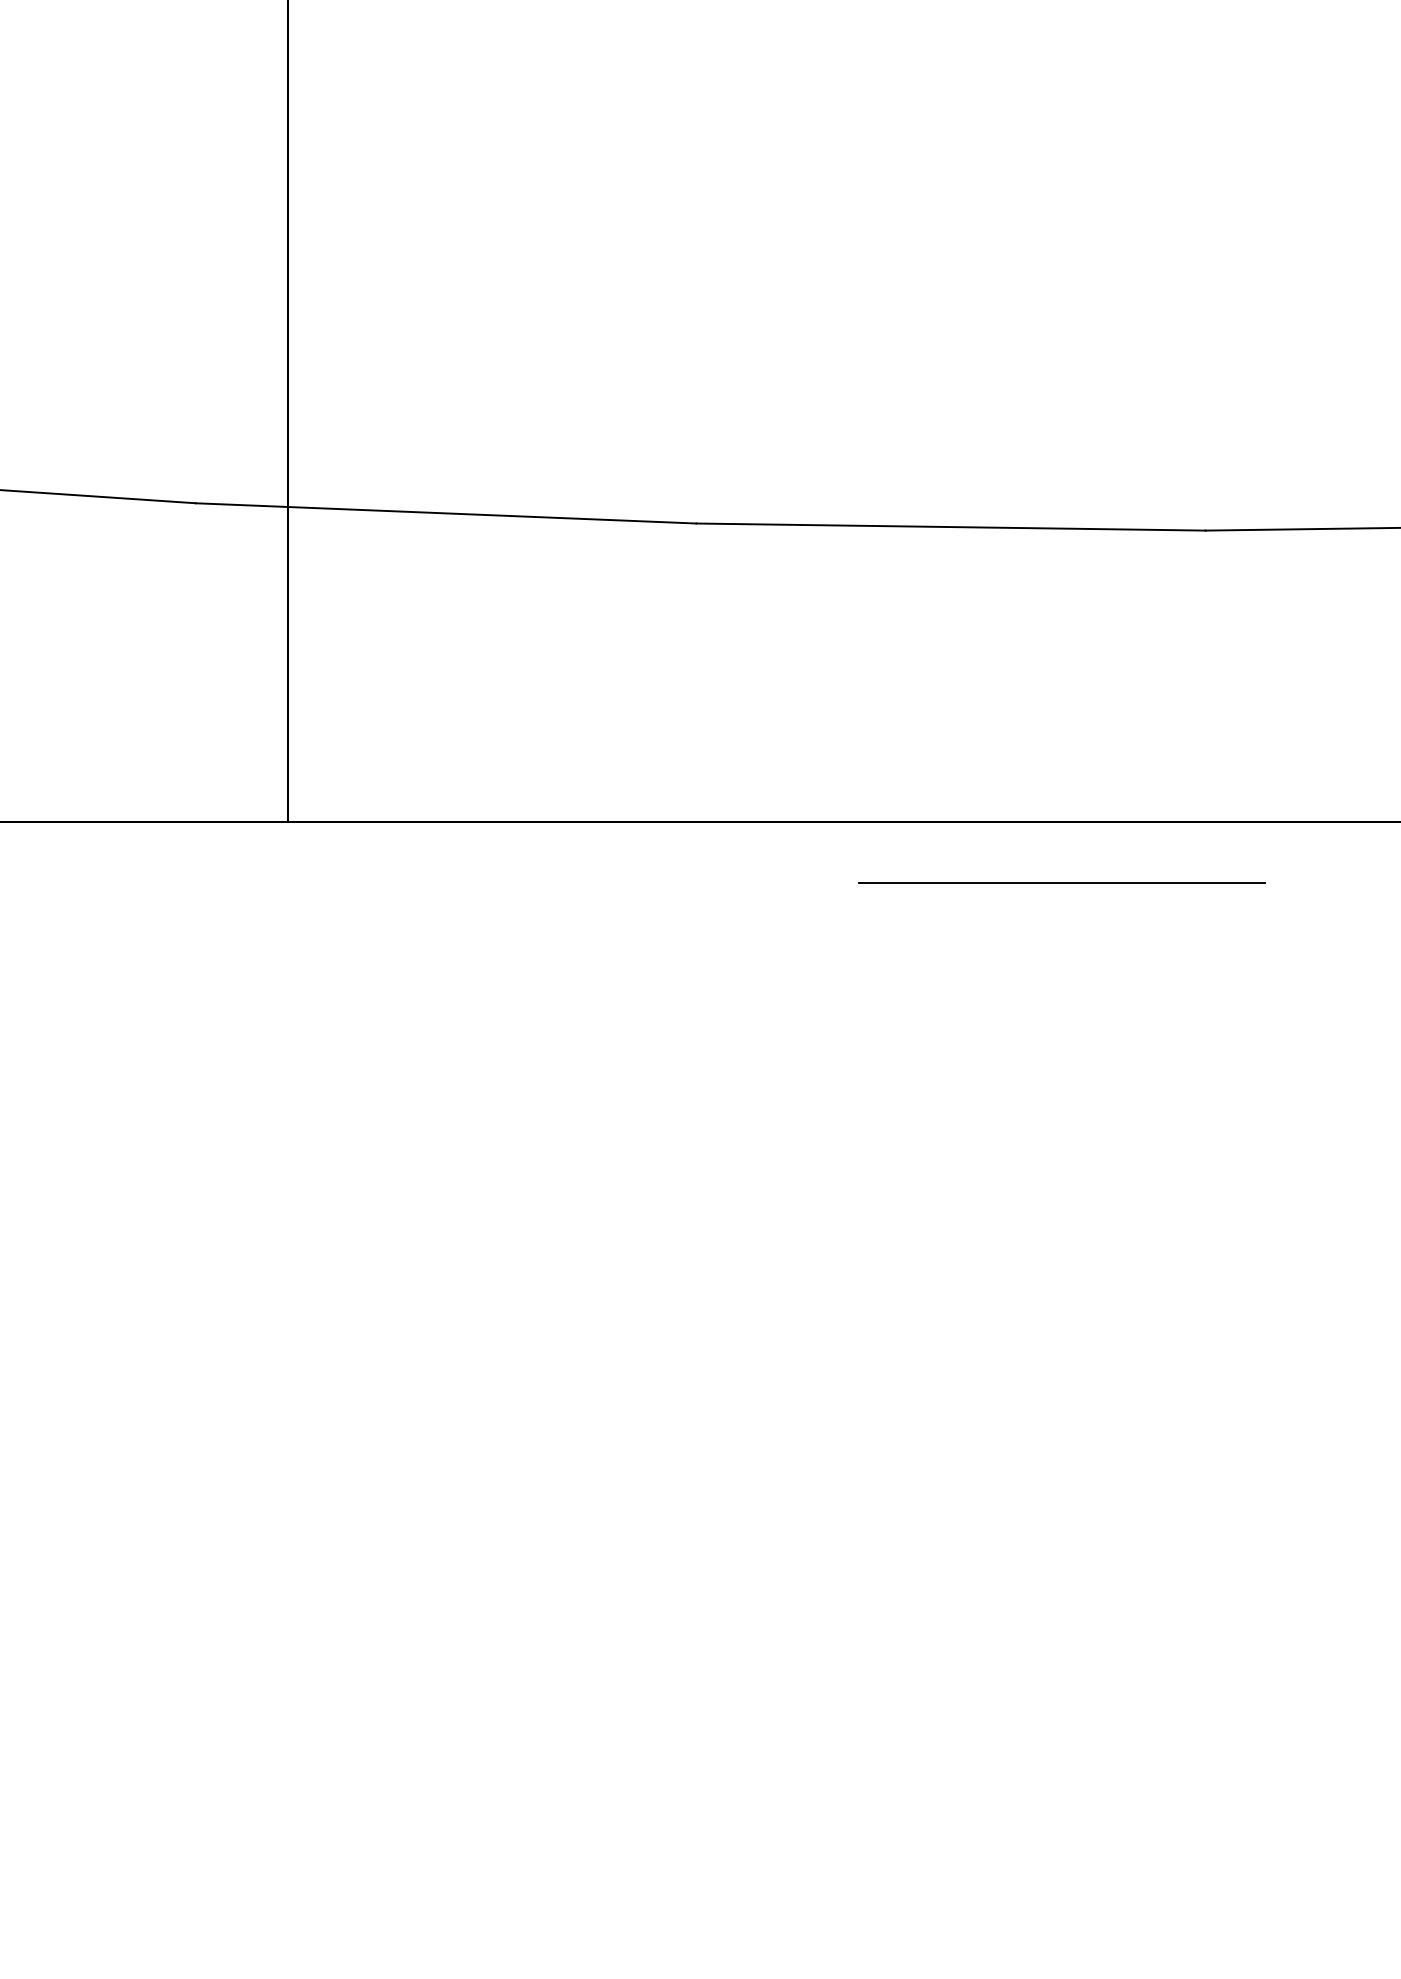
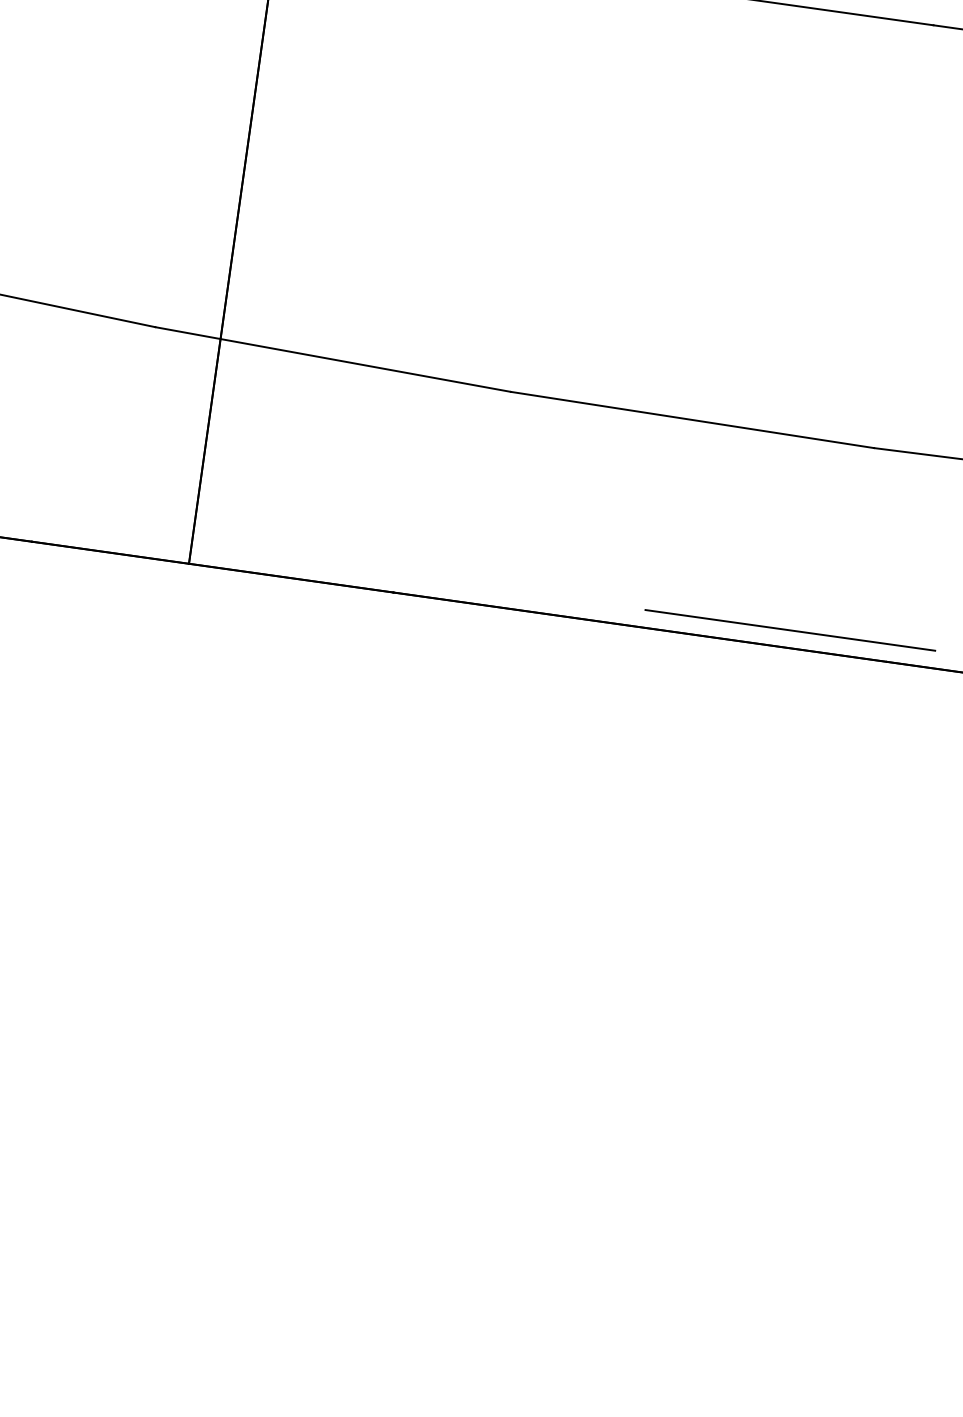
line: (1061, 882) -> (790, 630), moved

